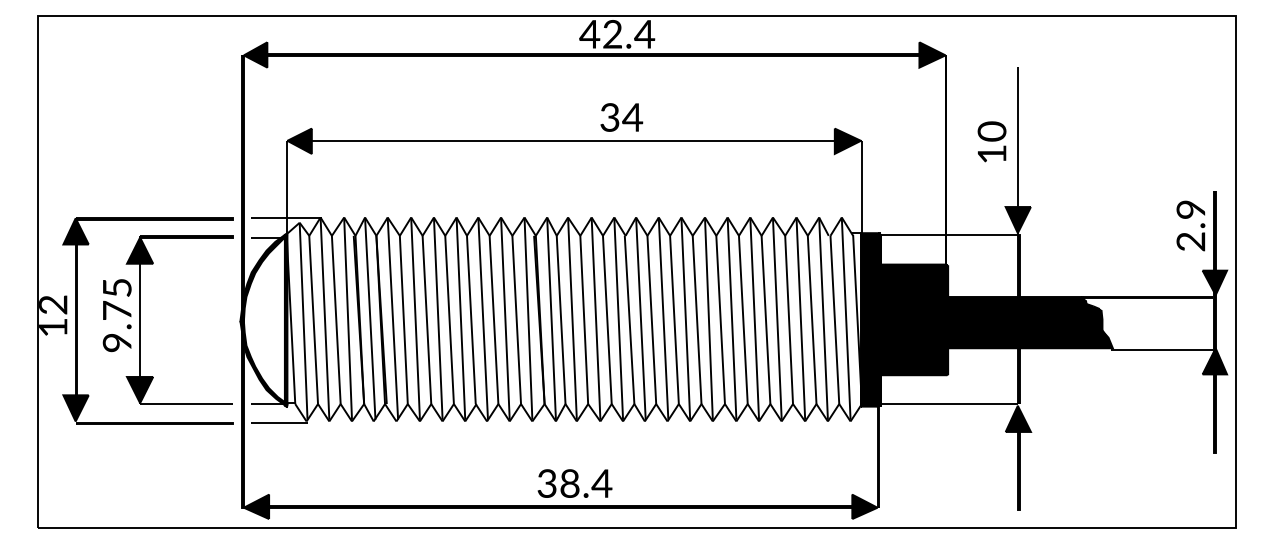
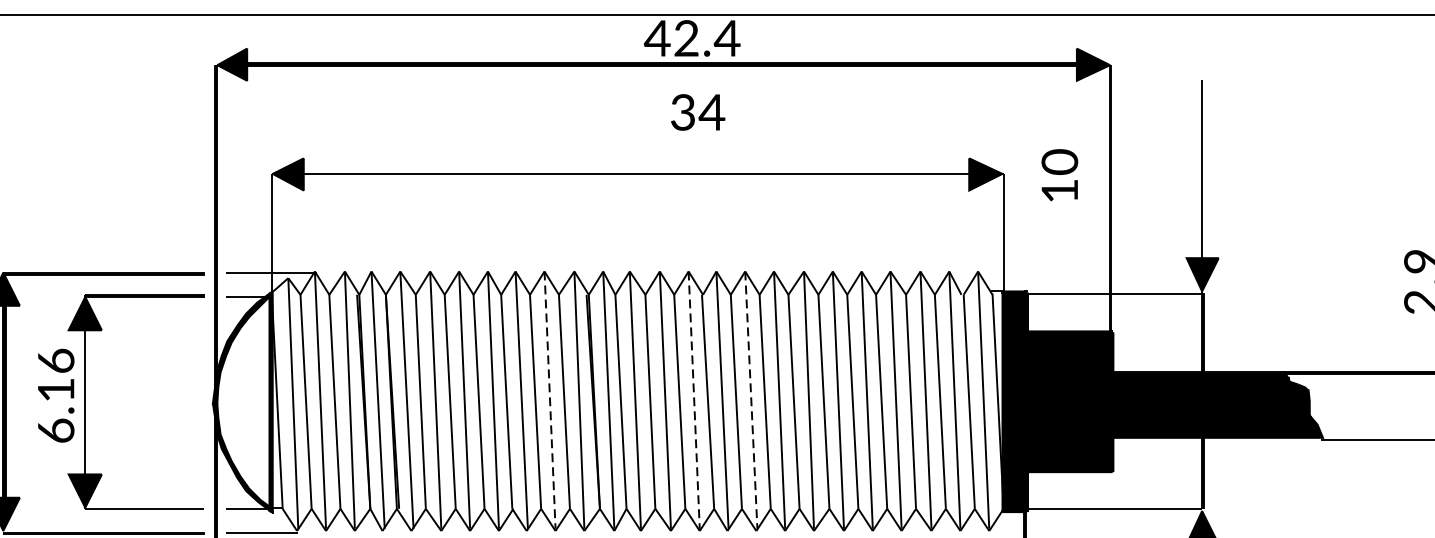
text: (621, 117) -> (697, 112), moved
text: (991, 141) -> (1059, 174), moved
text: (116, 315) -> (55, 396), 9.75 -> 6.16
line: (505, 319) -> (550, 401), solid -> dashed
line: (618, 319) -> (693, 401), solid -> dashed
line: (663, 319) -> (751, 401), solid -> dashed

